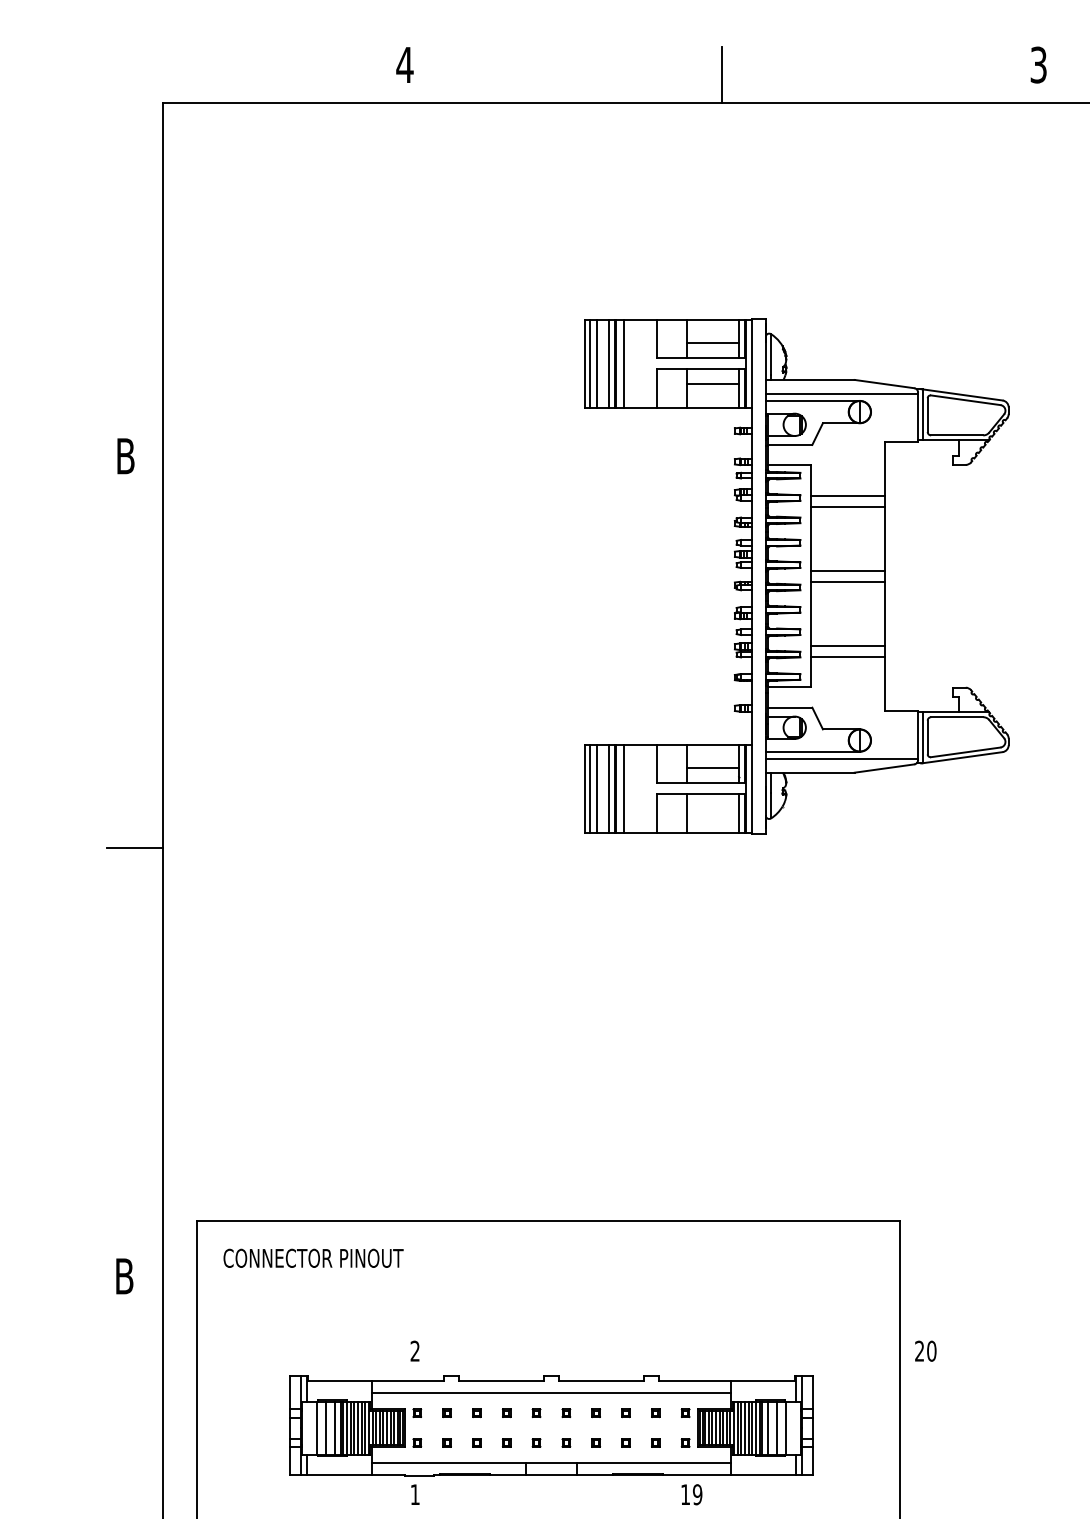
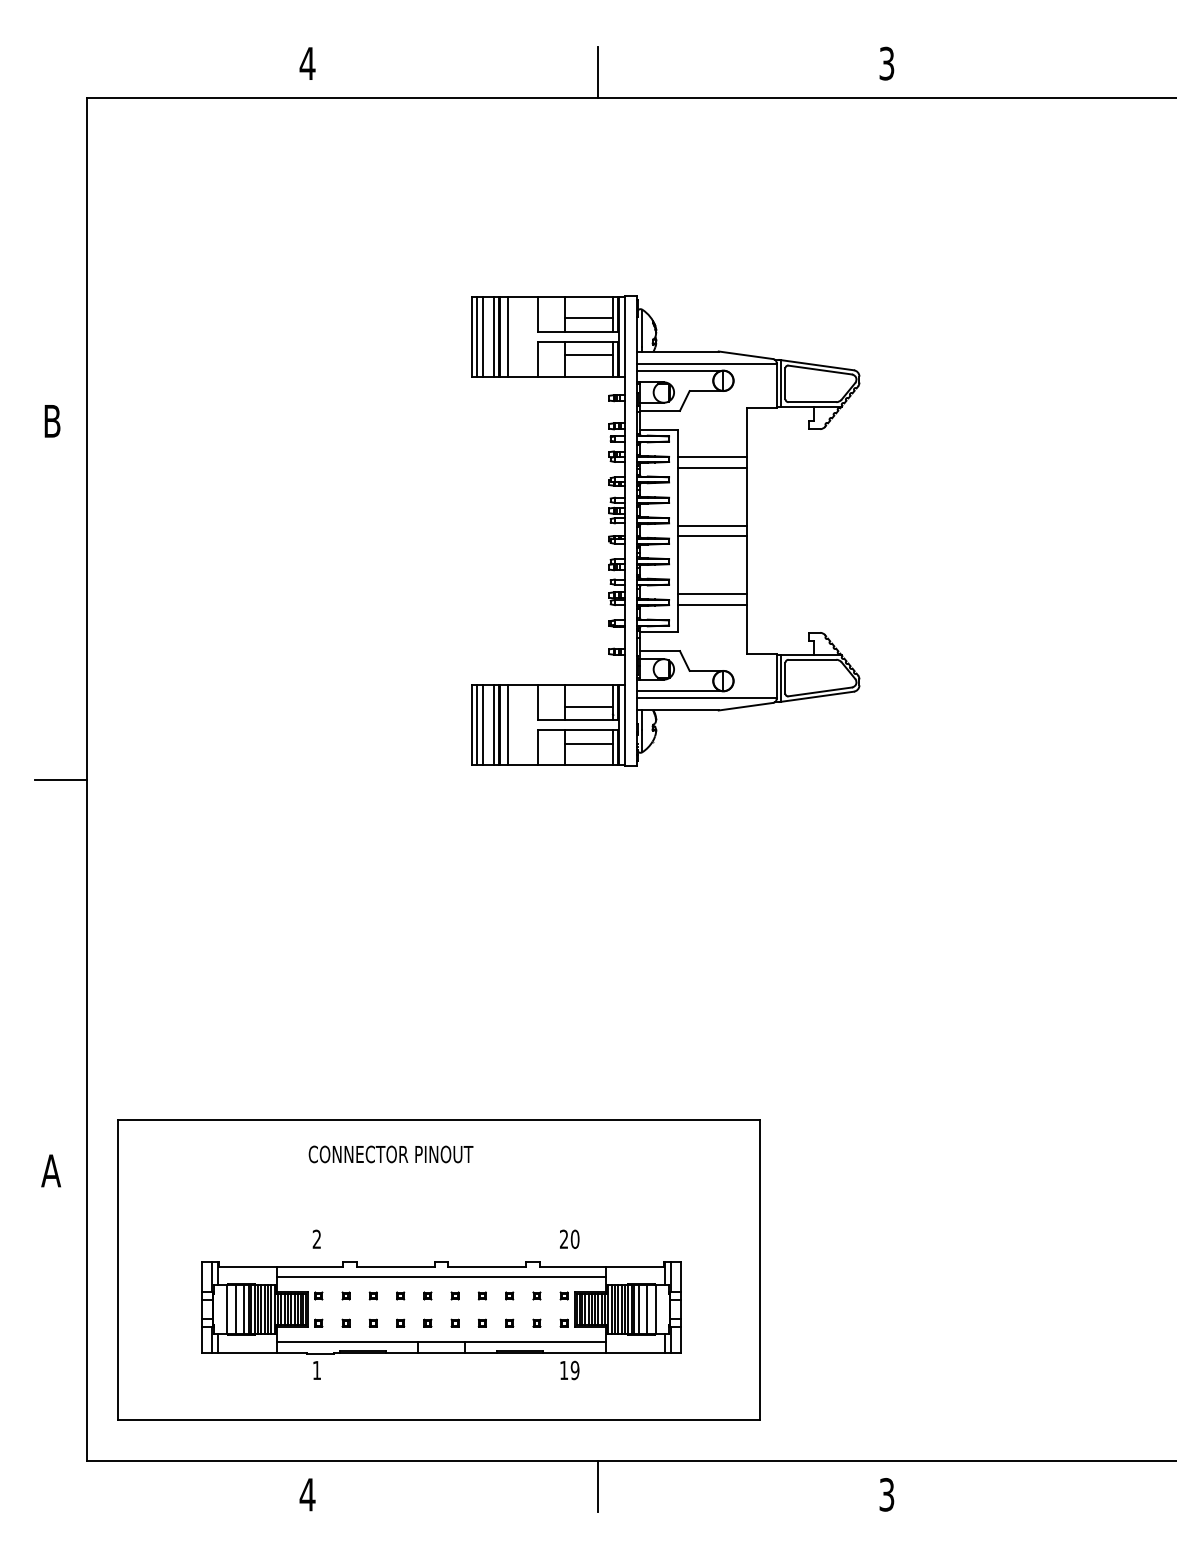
line: (713, 808) -> (589, 743), added
text: (312, 1258) -> (390, 1154), moved
text: (123, 1275) -> (50, 1170), B -> A
text: (925, 1350) -> (569, 1238), moved

